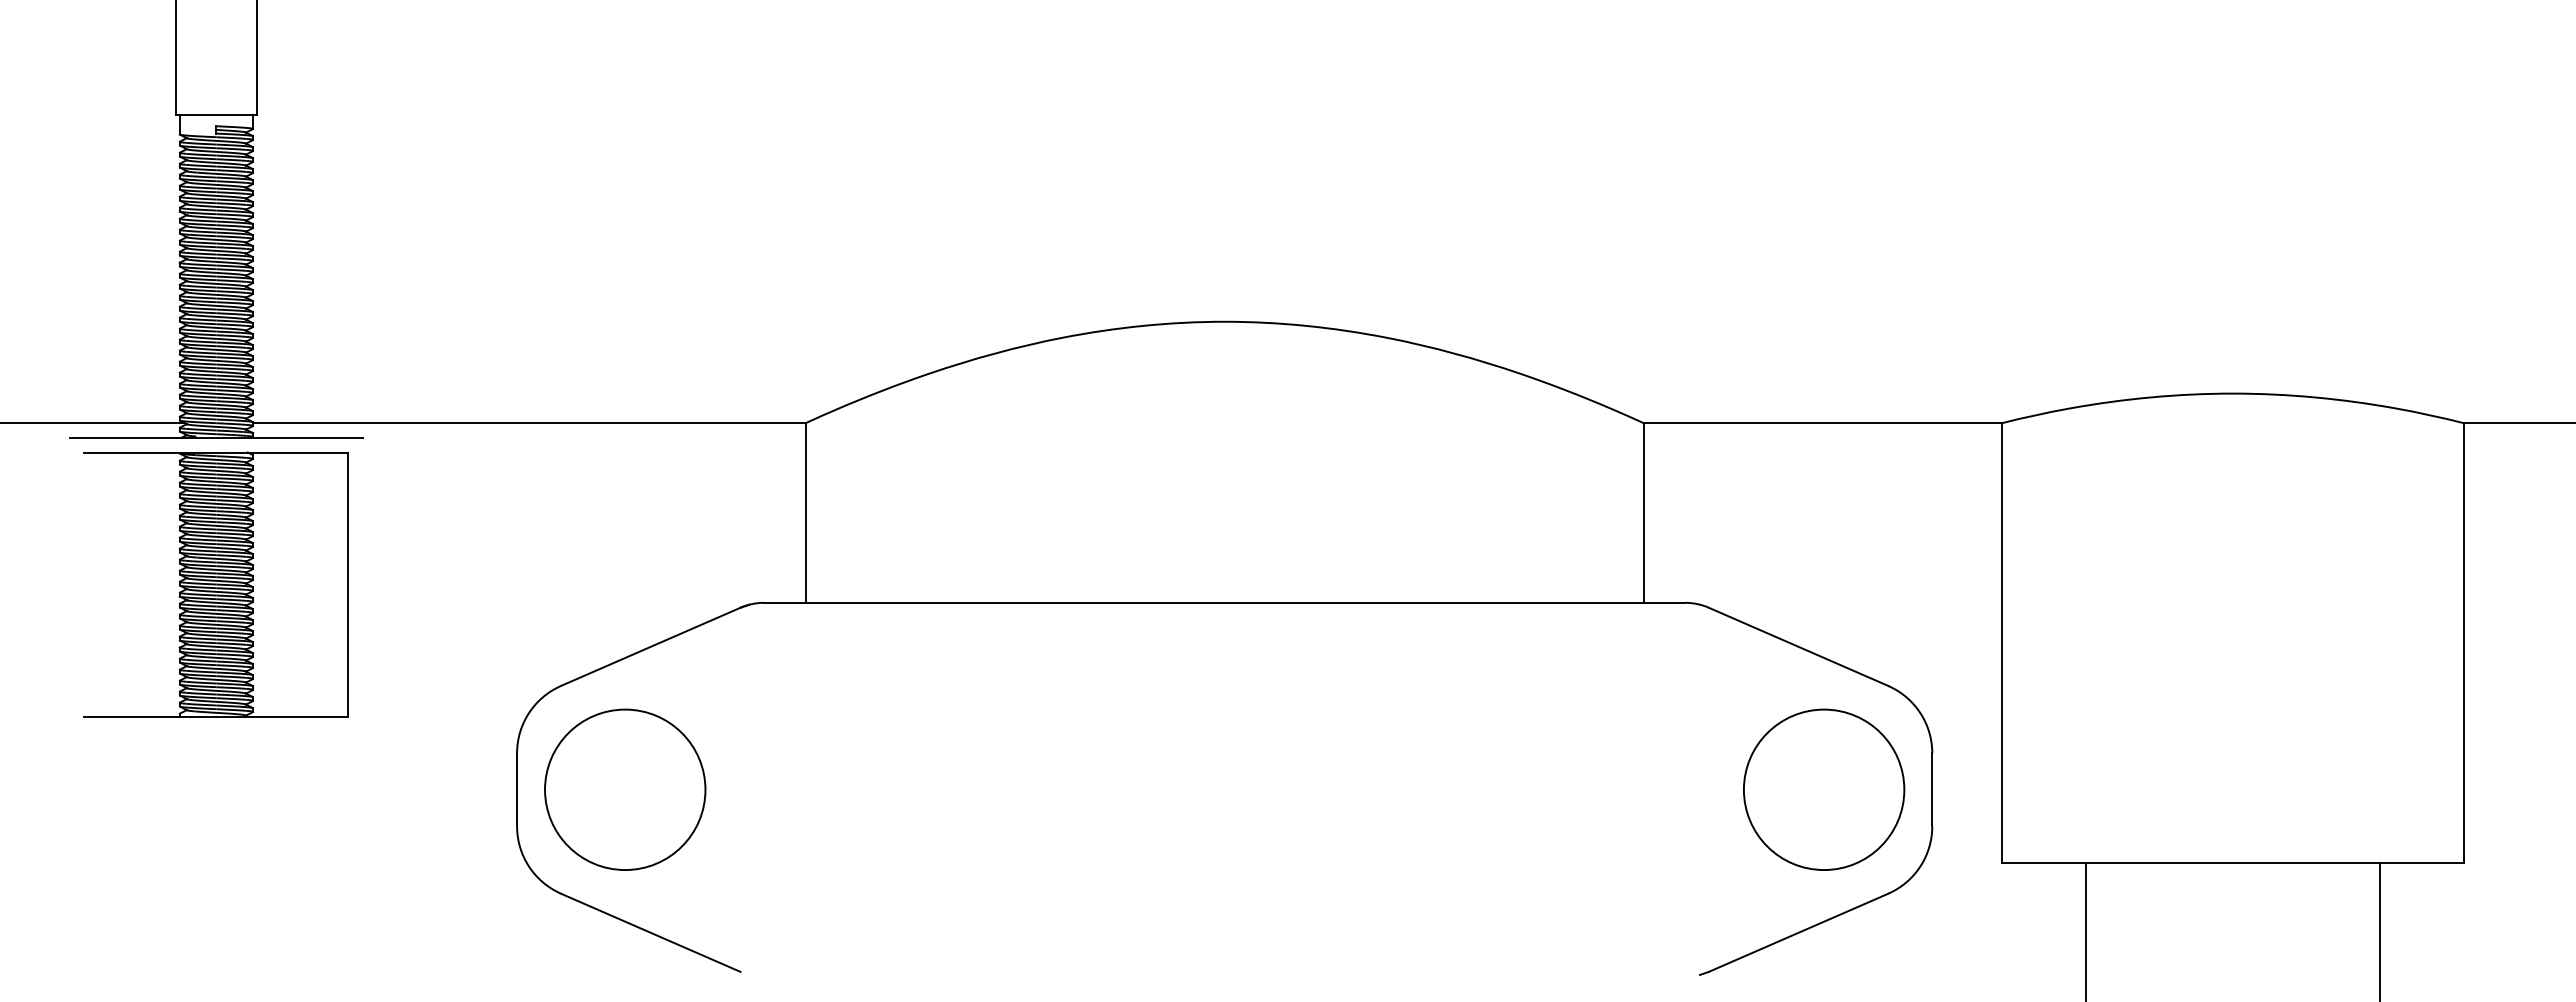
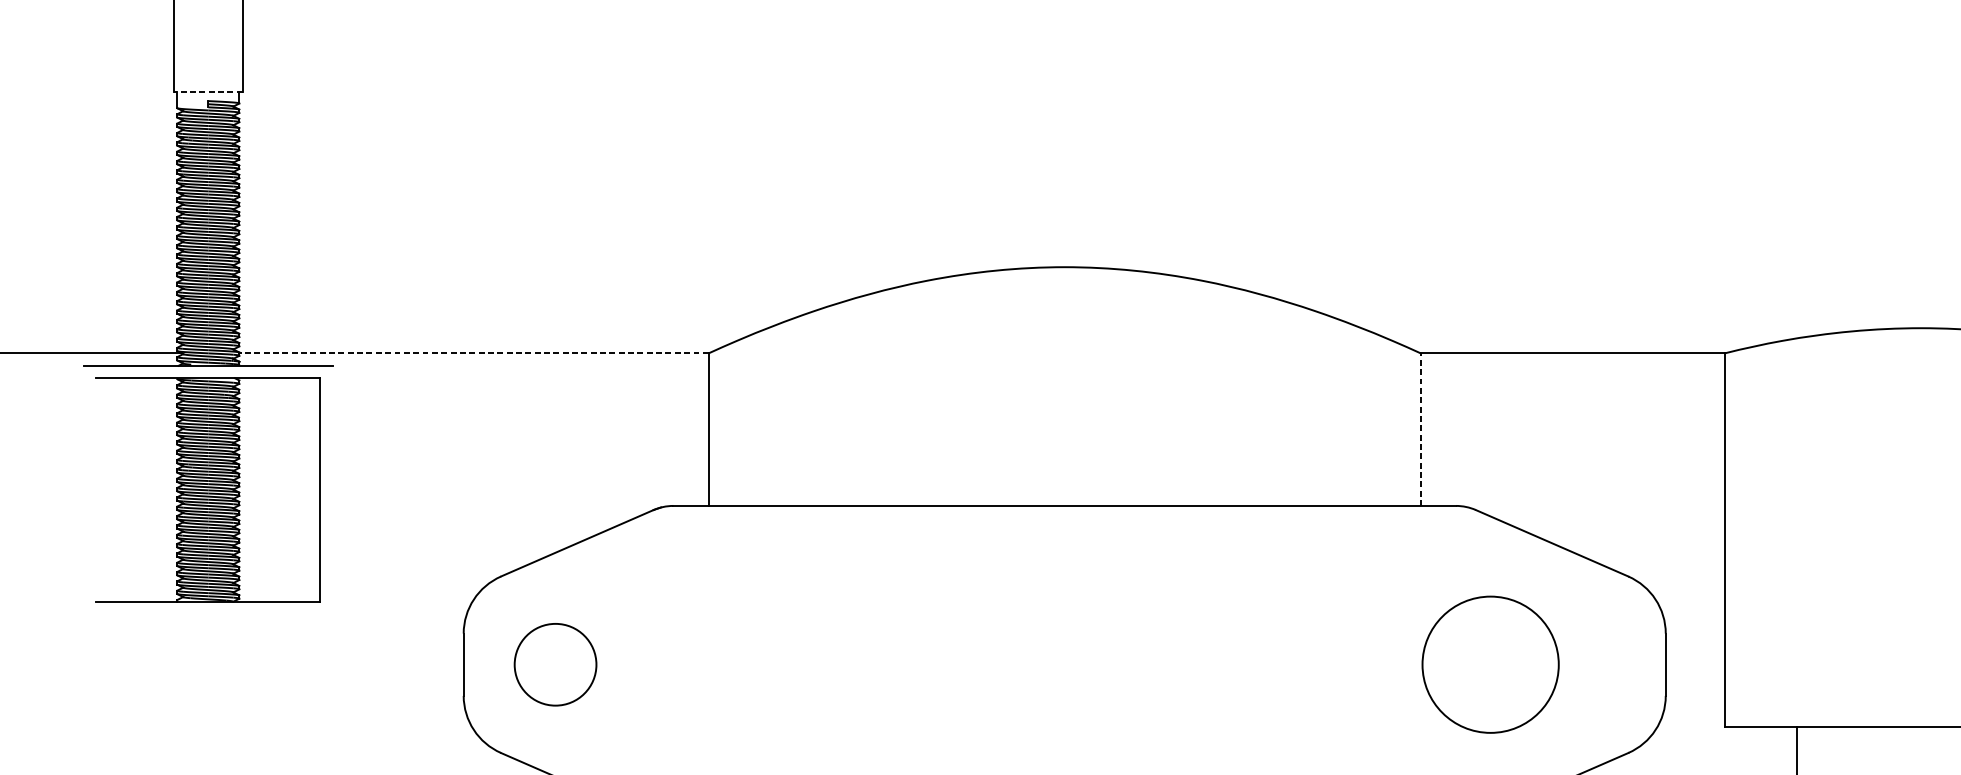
line: (215, 115) -> (207, 91), solid -> dashed
line: (528, 423) -> (473, 353), solid -> dashed
line: (1643, 513) -> (1420, 430), solid -> dashed
circle: (625, 789) -> (555, 664), size x0.6
circle: (1824, 789) -> (1490, 664), moved

